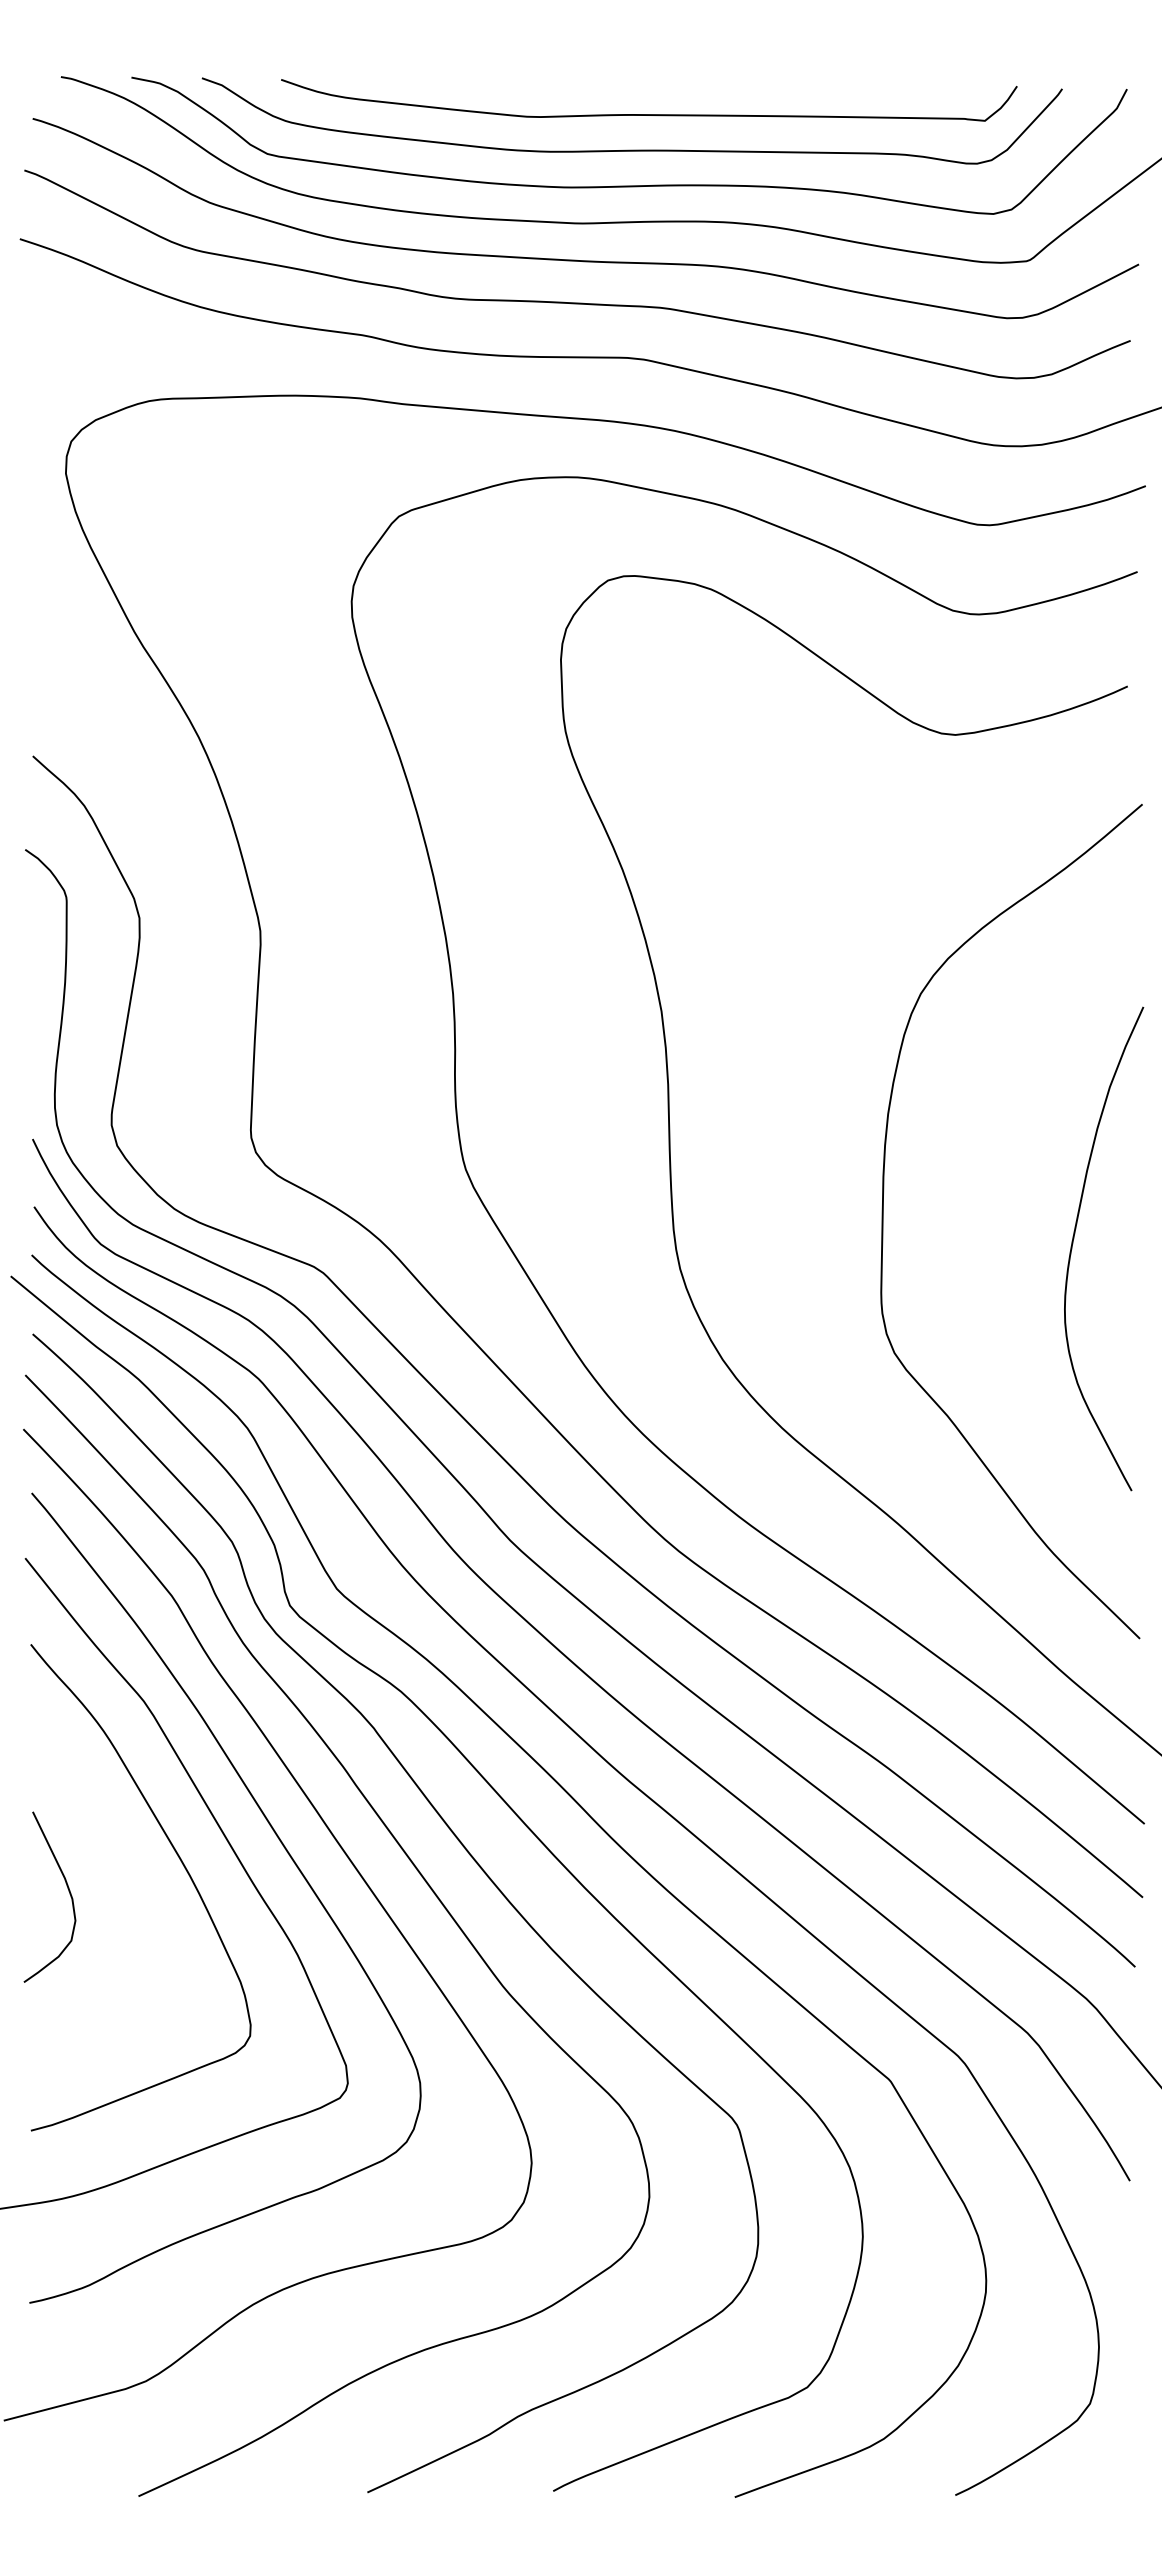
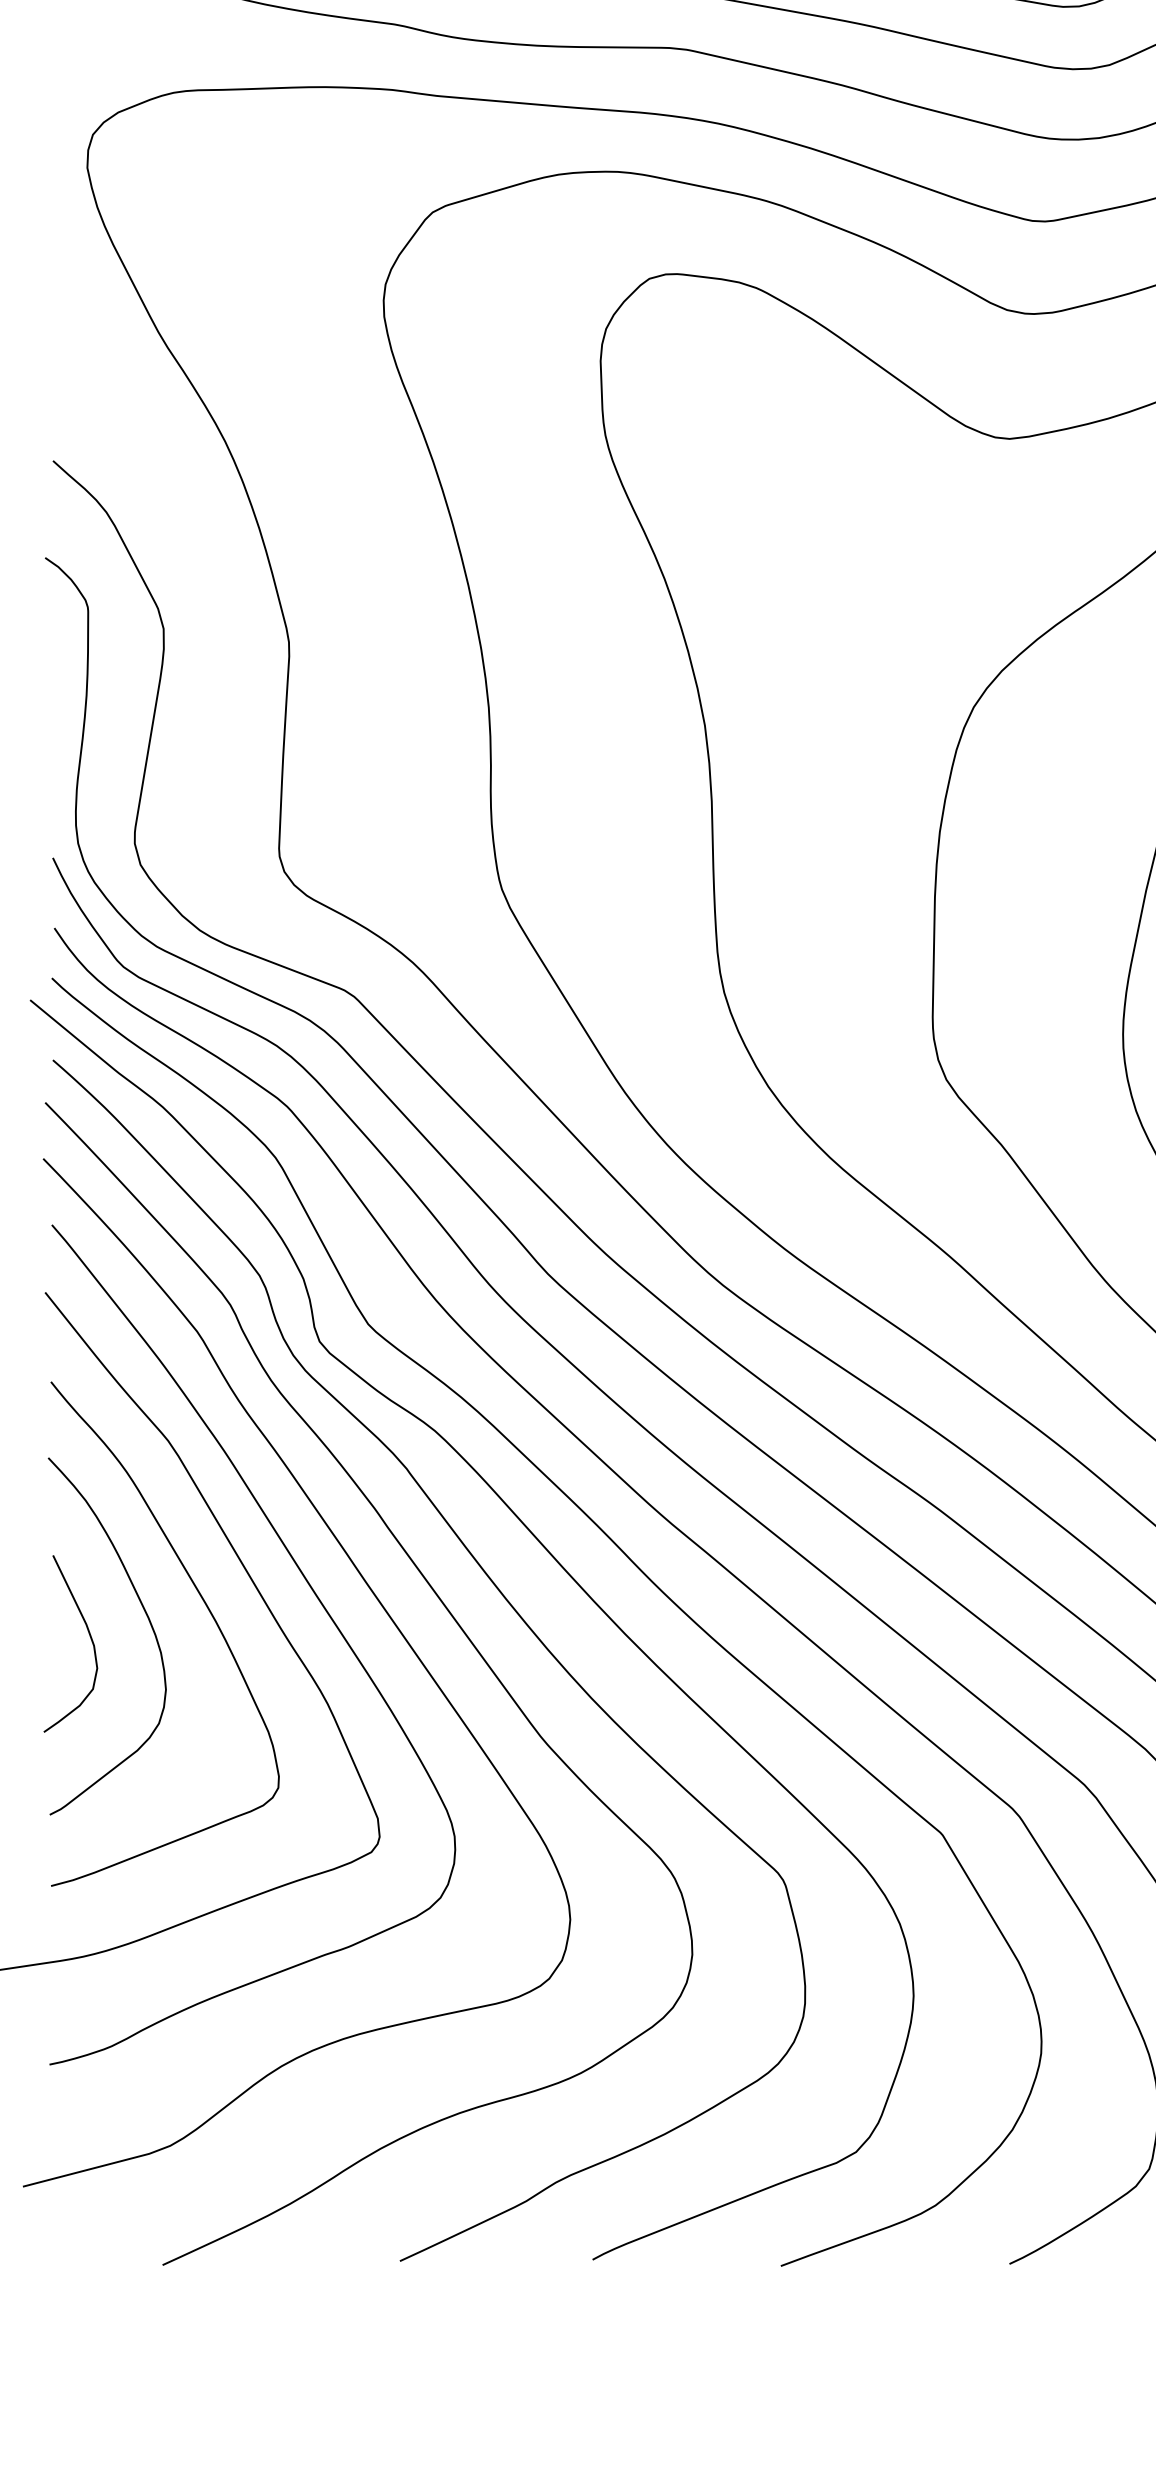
curve: (124, 1874) -> (148, 1620), added

